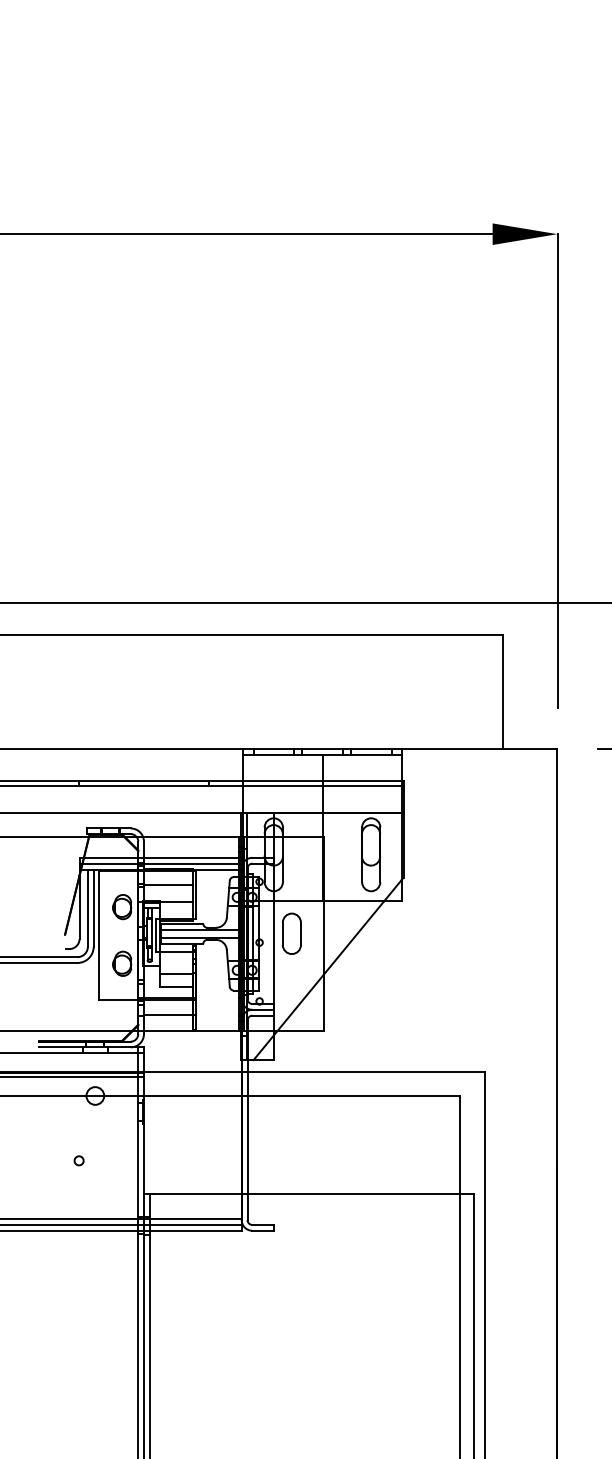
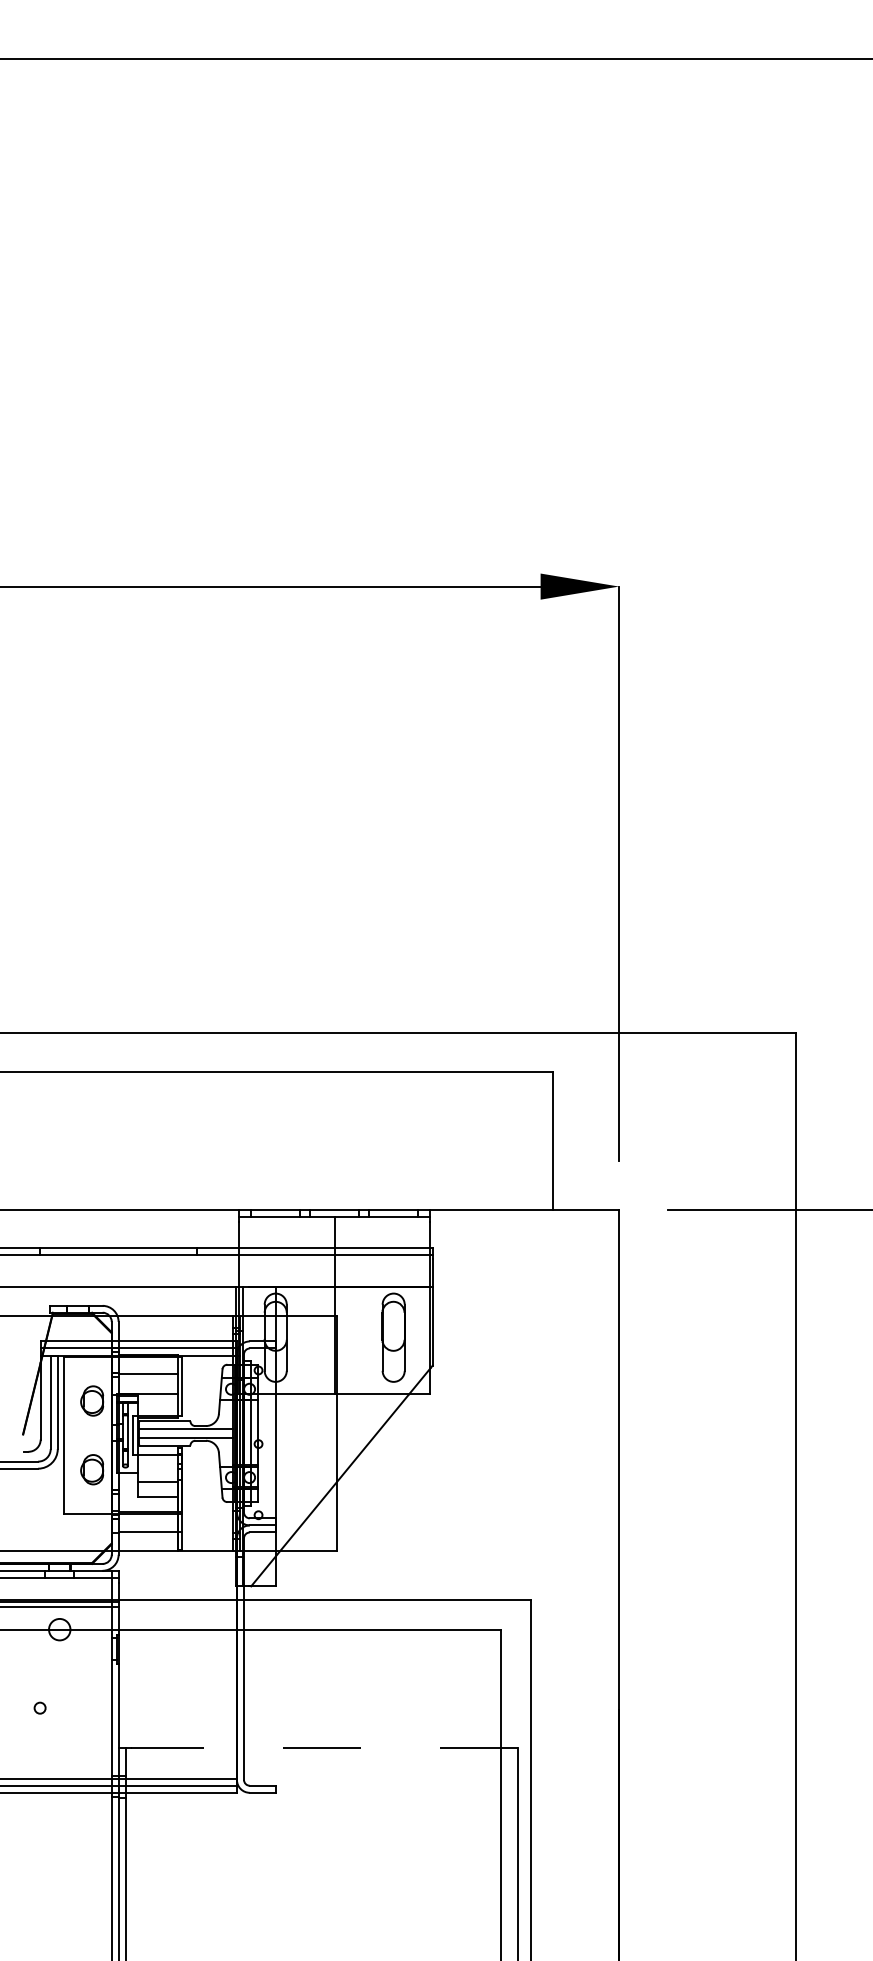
part: (291, 933) -> (297, 1433), removed
line: (314, 1194) -> (324, 1748), solid -> dashed

